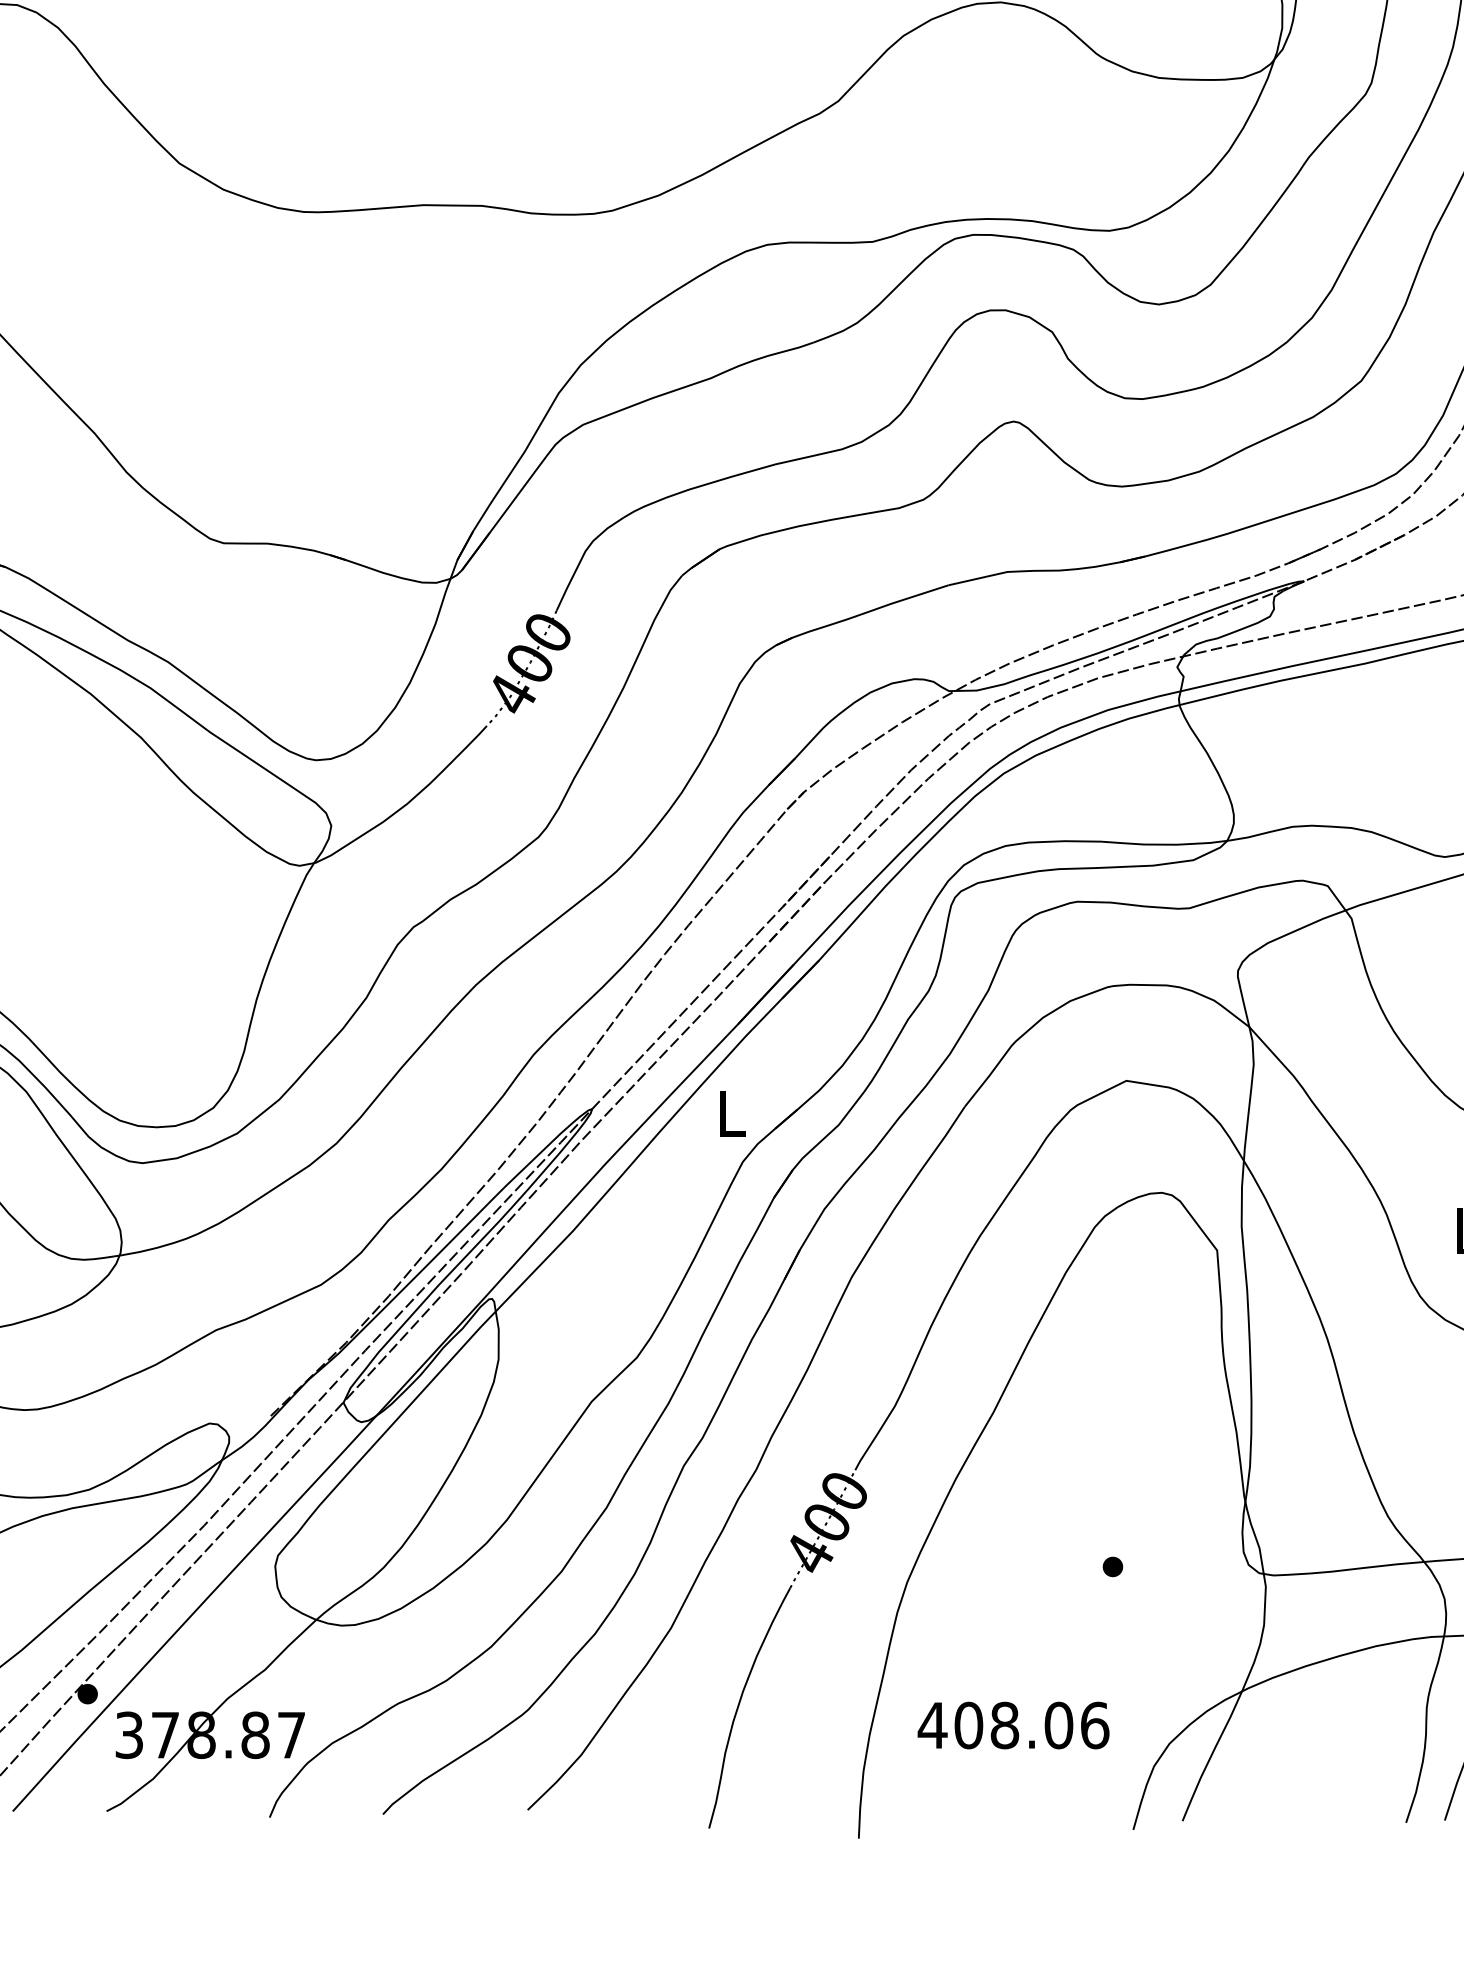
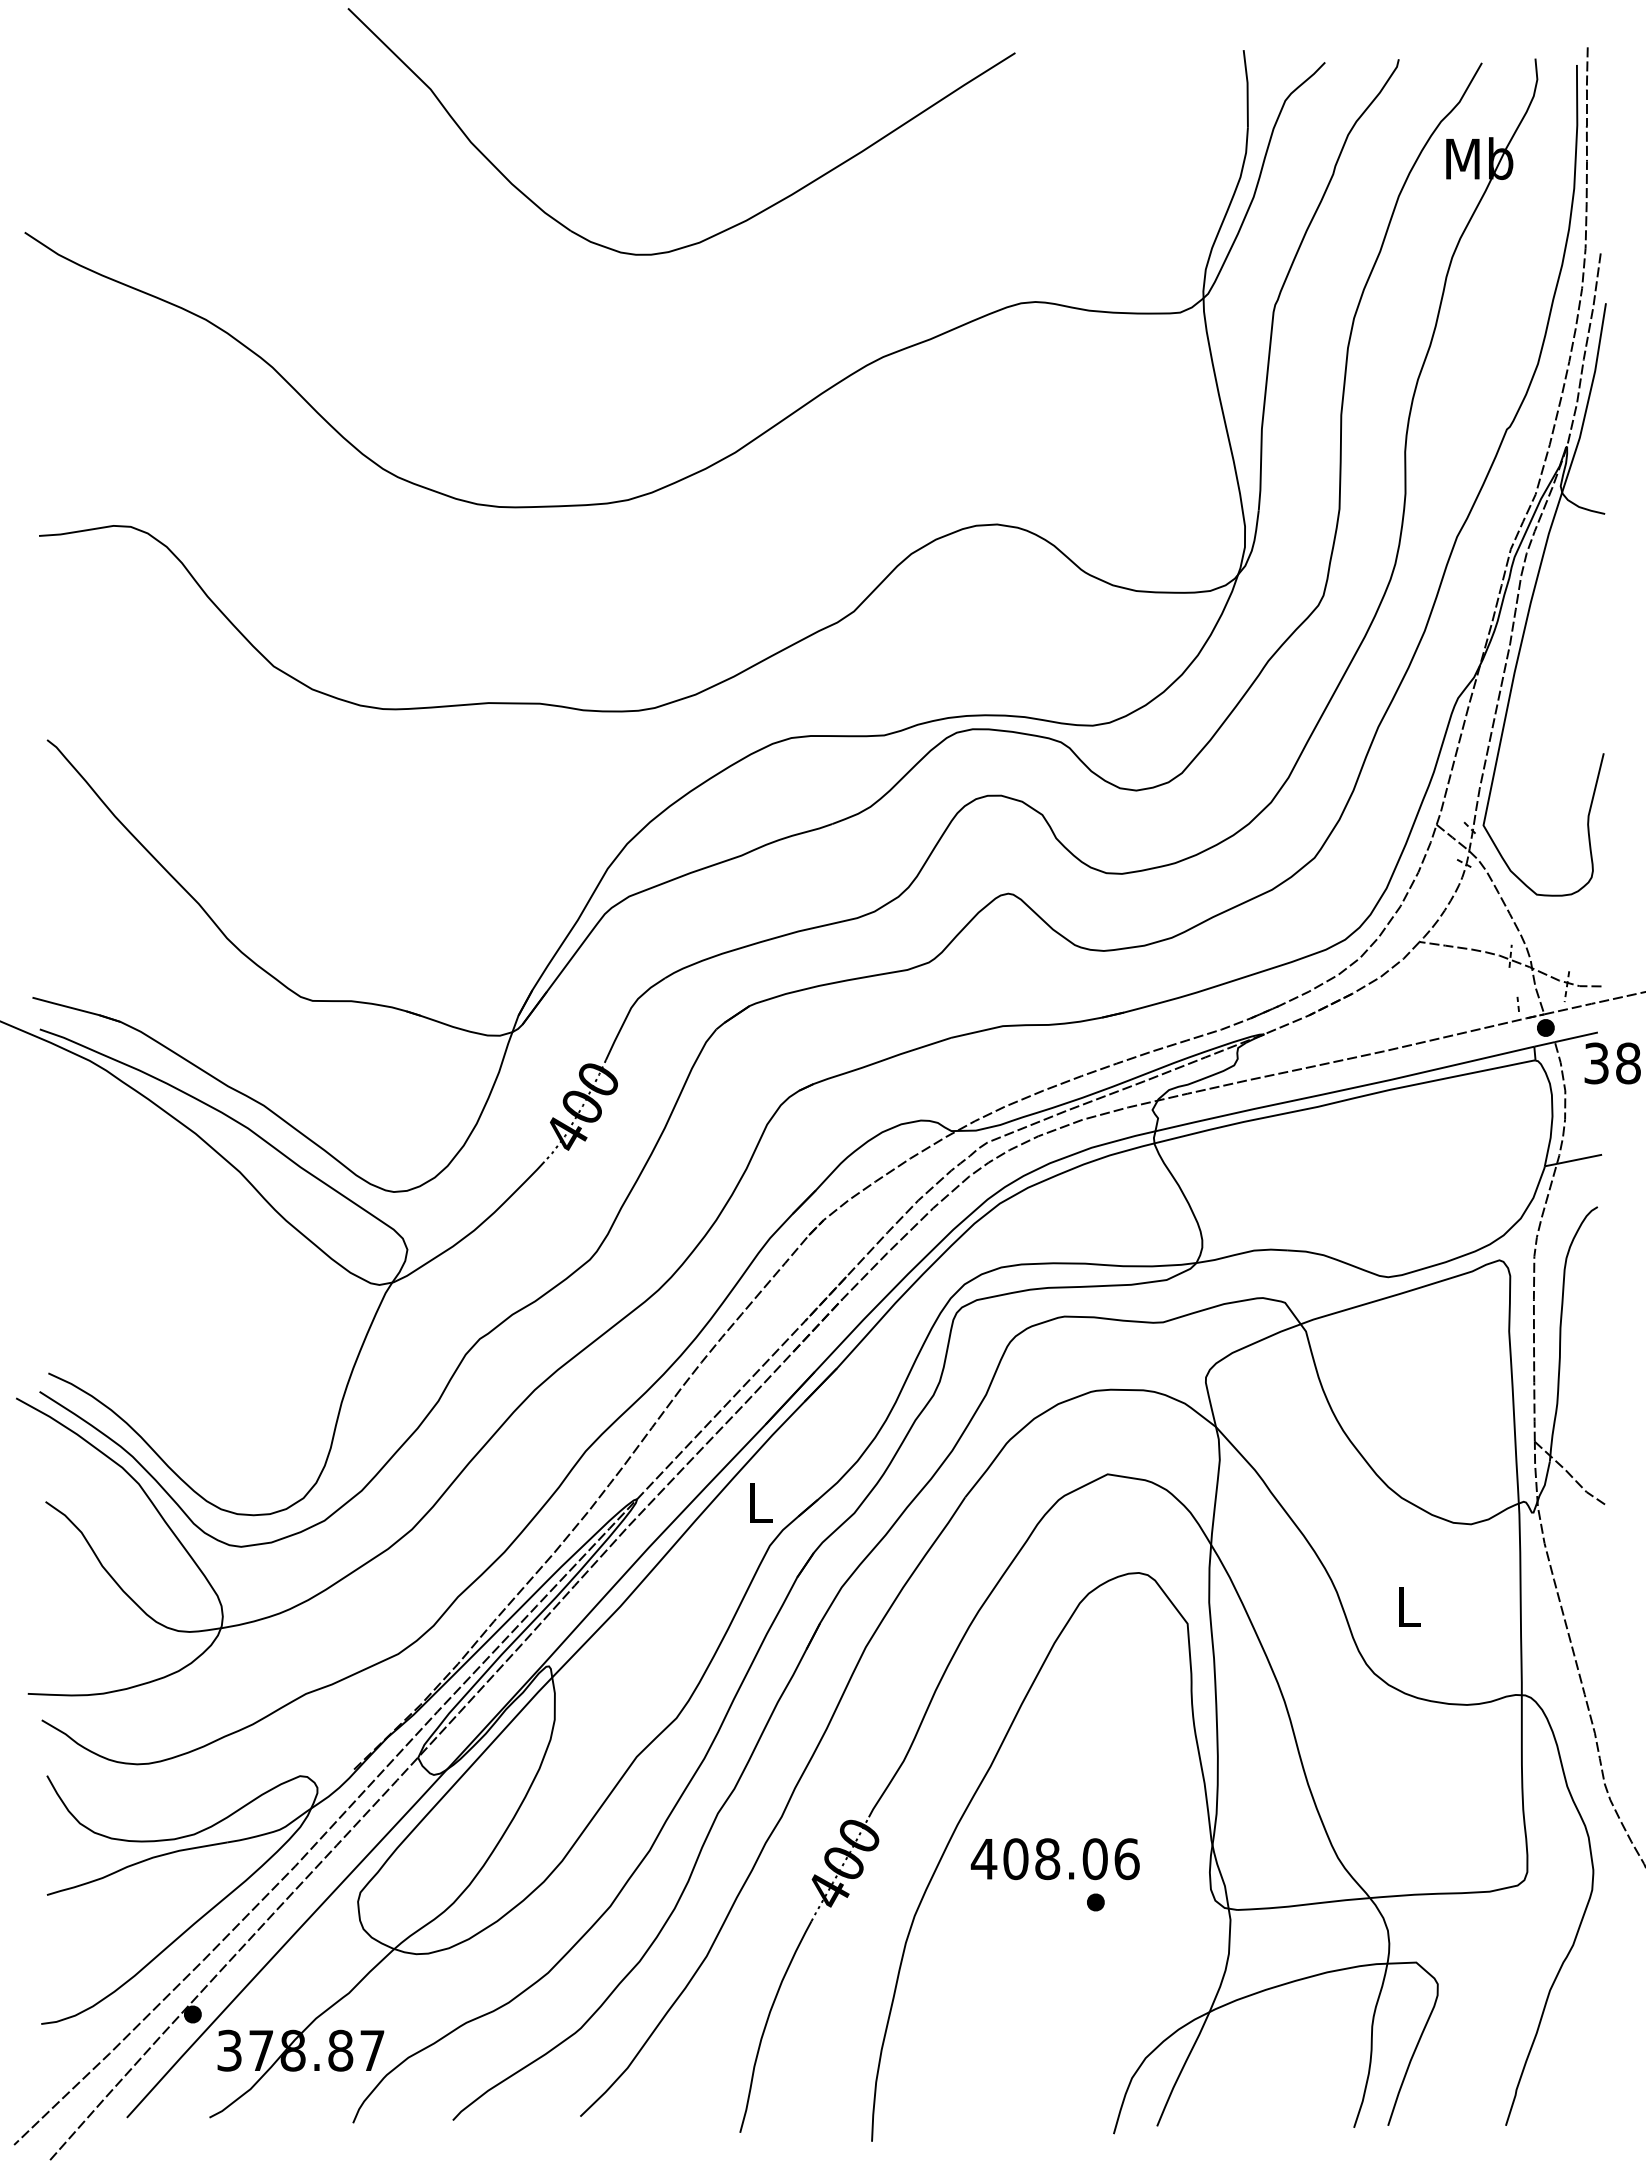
text: (1012, 1725) -> (1054, 1859), moved

